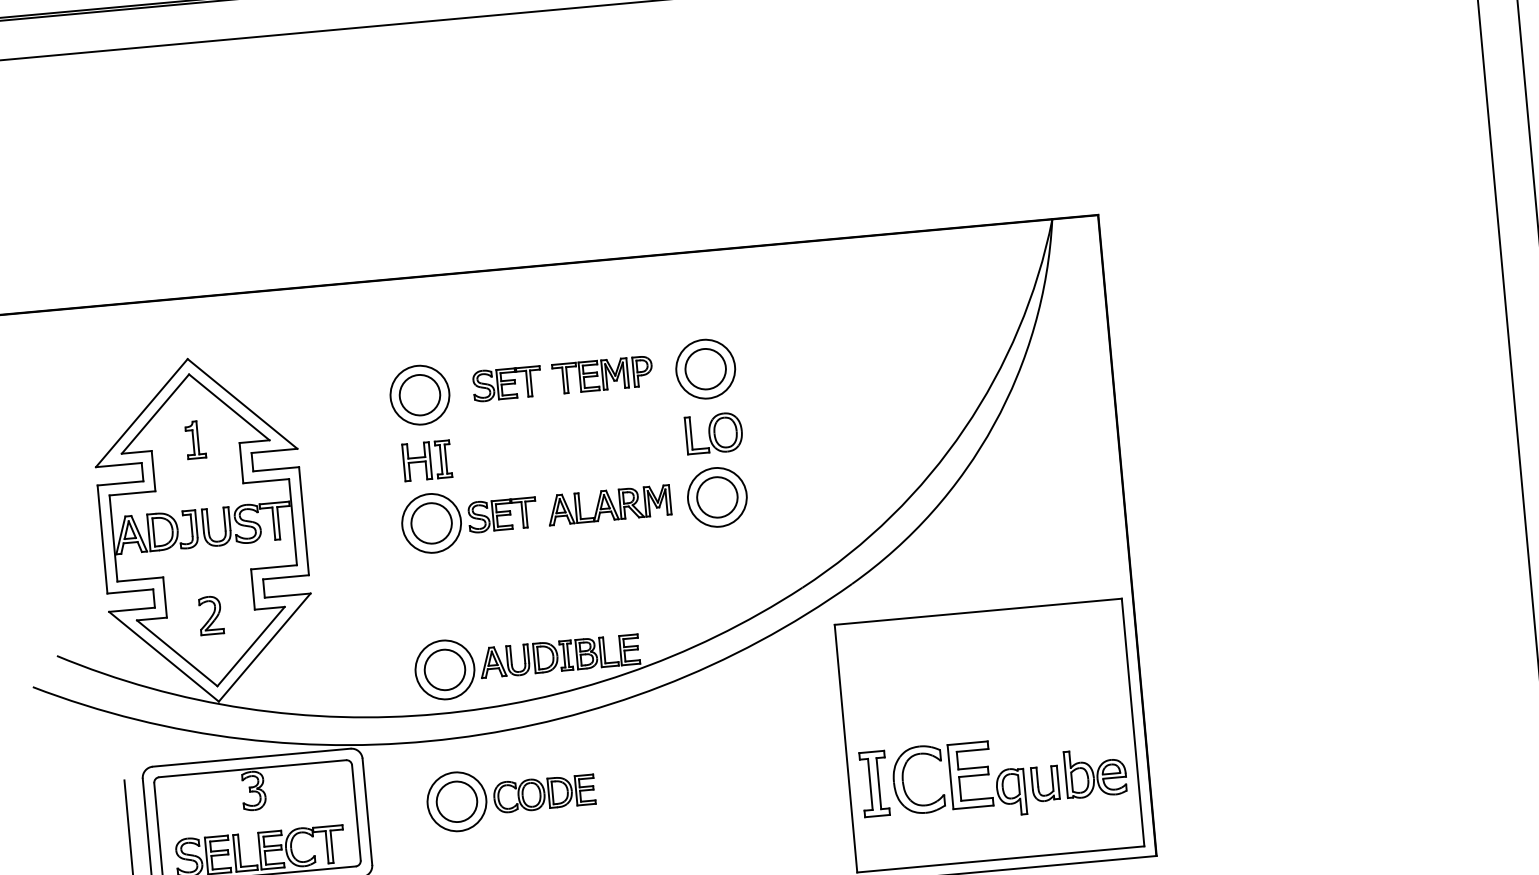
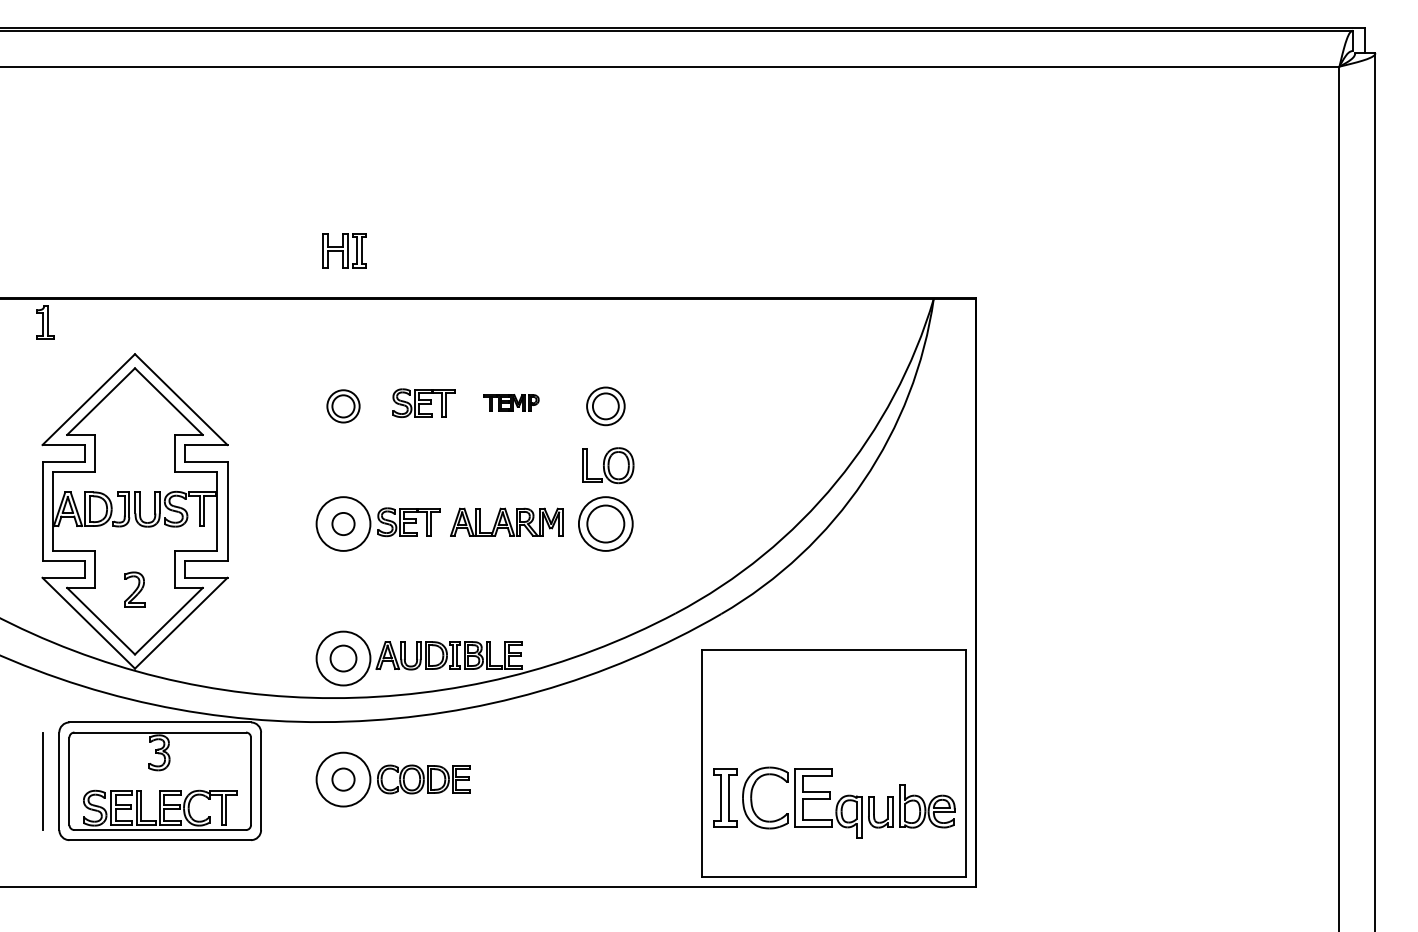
part: (705, 369) -> (605, 406), size x0.7
part: (602, 374) -> (511, 402), size x0.6
part: (419, 395) -> (343, 406), size x0.6
part: (195, 439) -> (45, 322), moved
part: (427, 460) -> (344, 250), moved
circle: (431, 522) -> (343, 523), size x0.6
circle: (444, 669) -> (343, 658), size x0.7
circle: (456, 801) -> (343, 779), size x0.6

